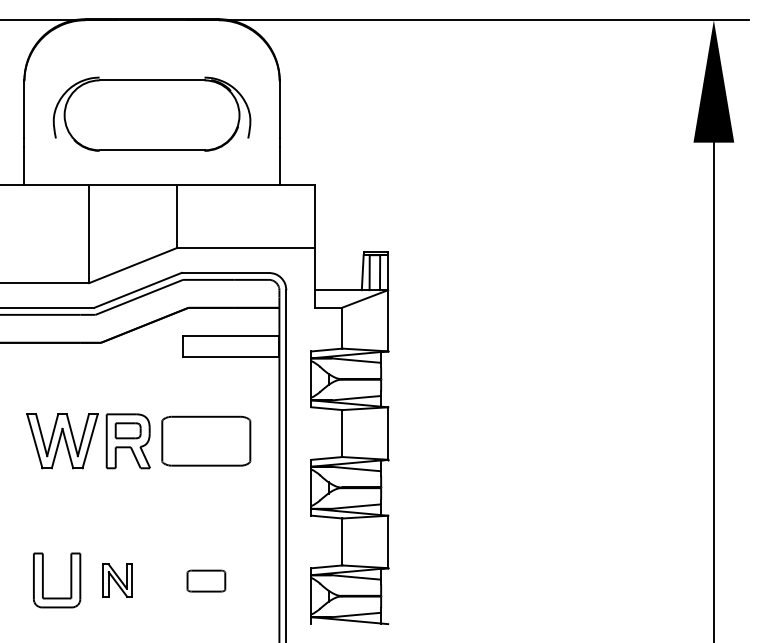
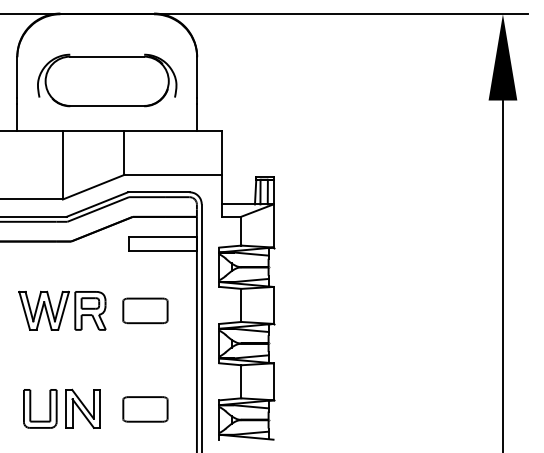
part: (206, 441) -> (145, 311), size x0.71
part: (117, 580) -> (82, 408), size x1.67
part: (206, 580) -> (145, 408), size x1.67

